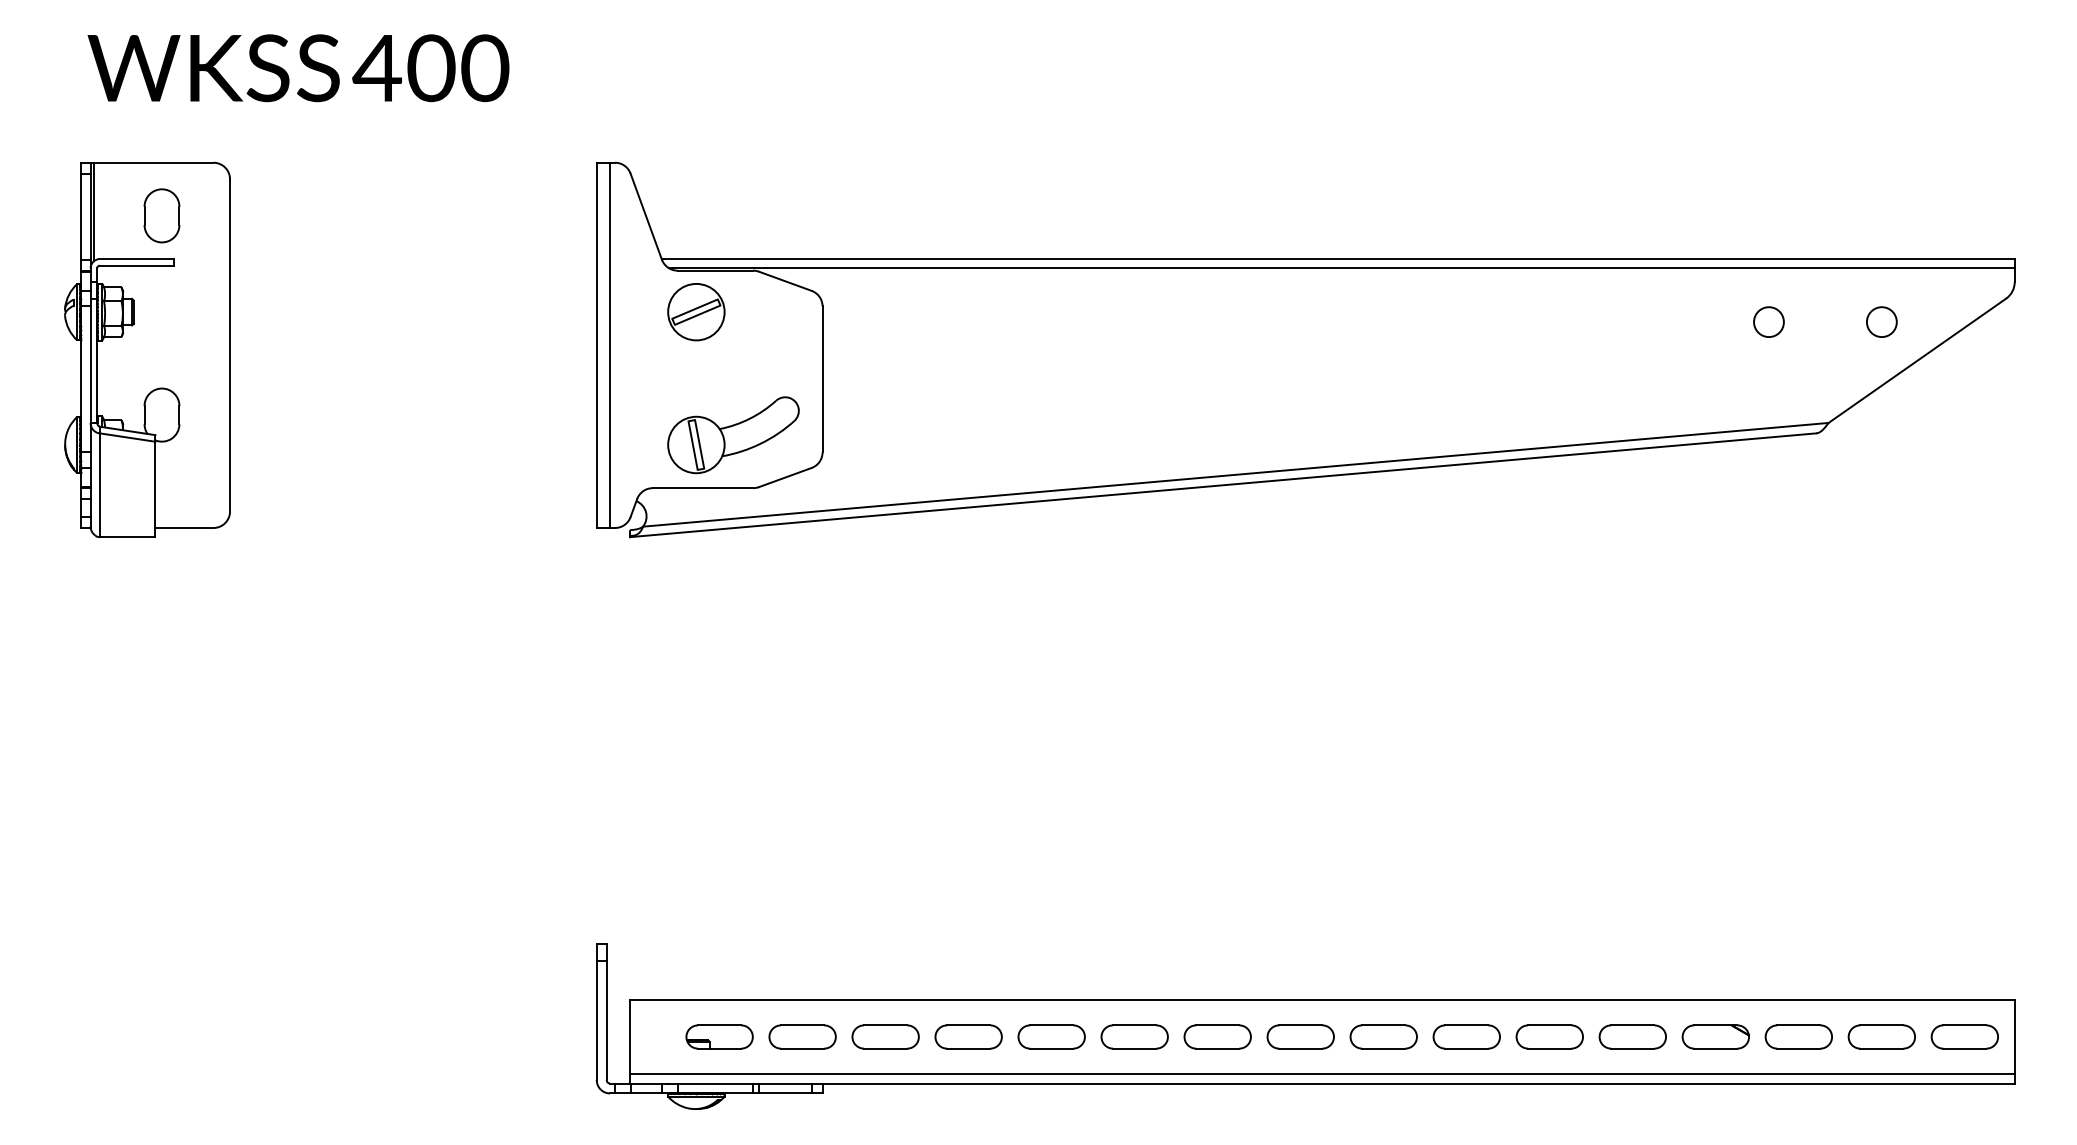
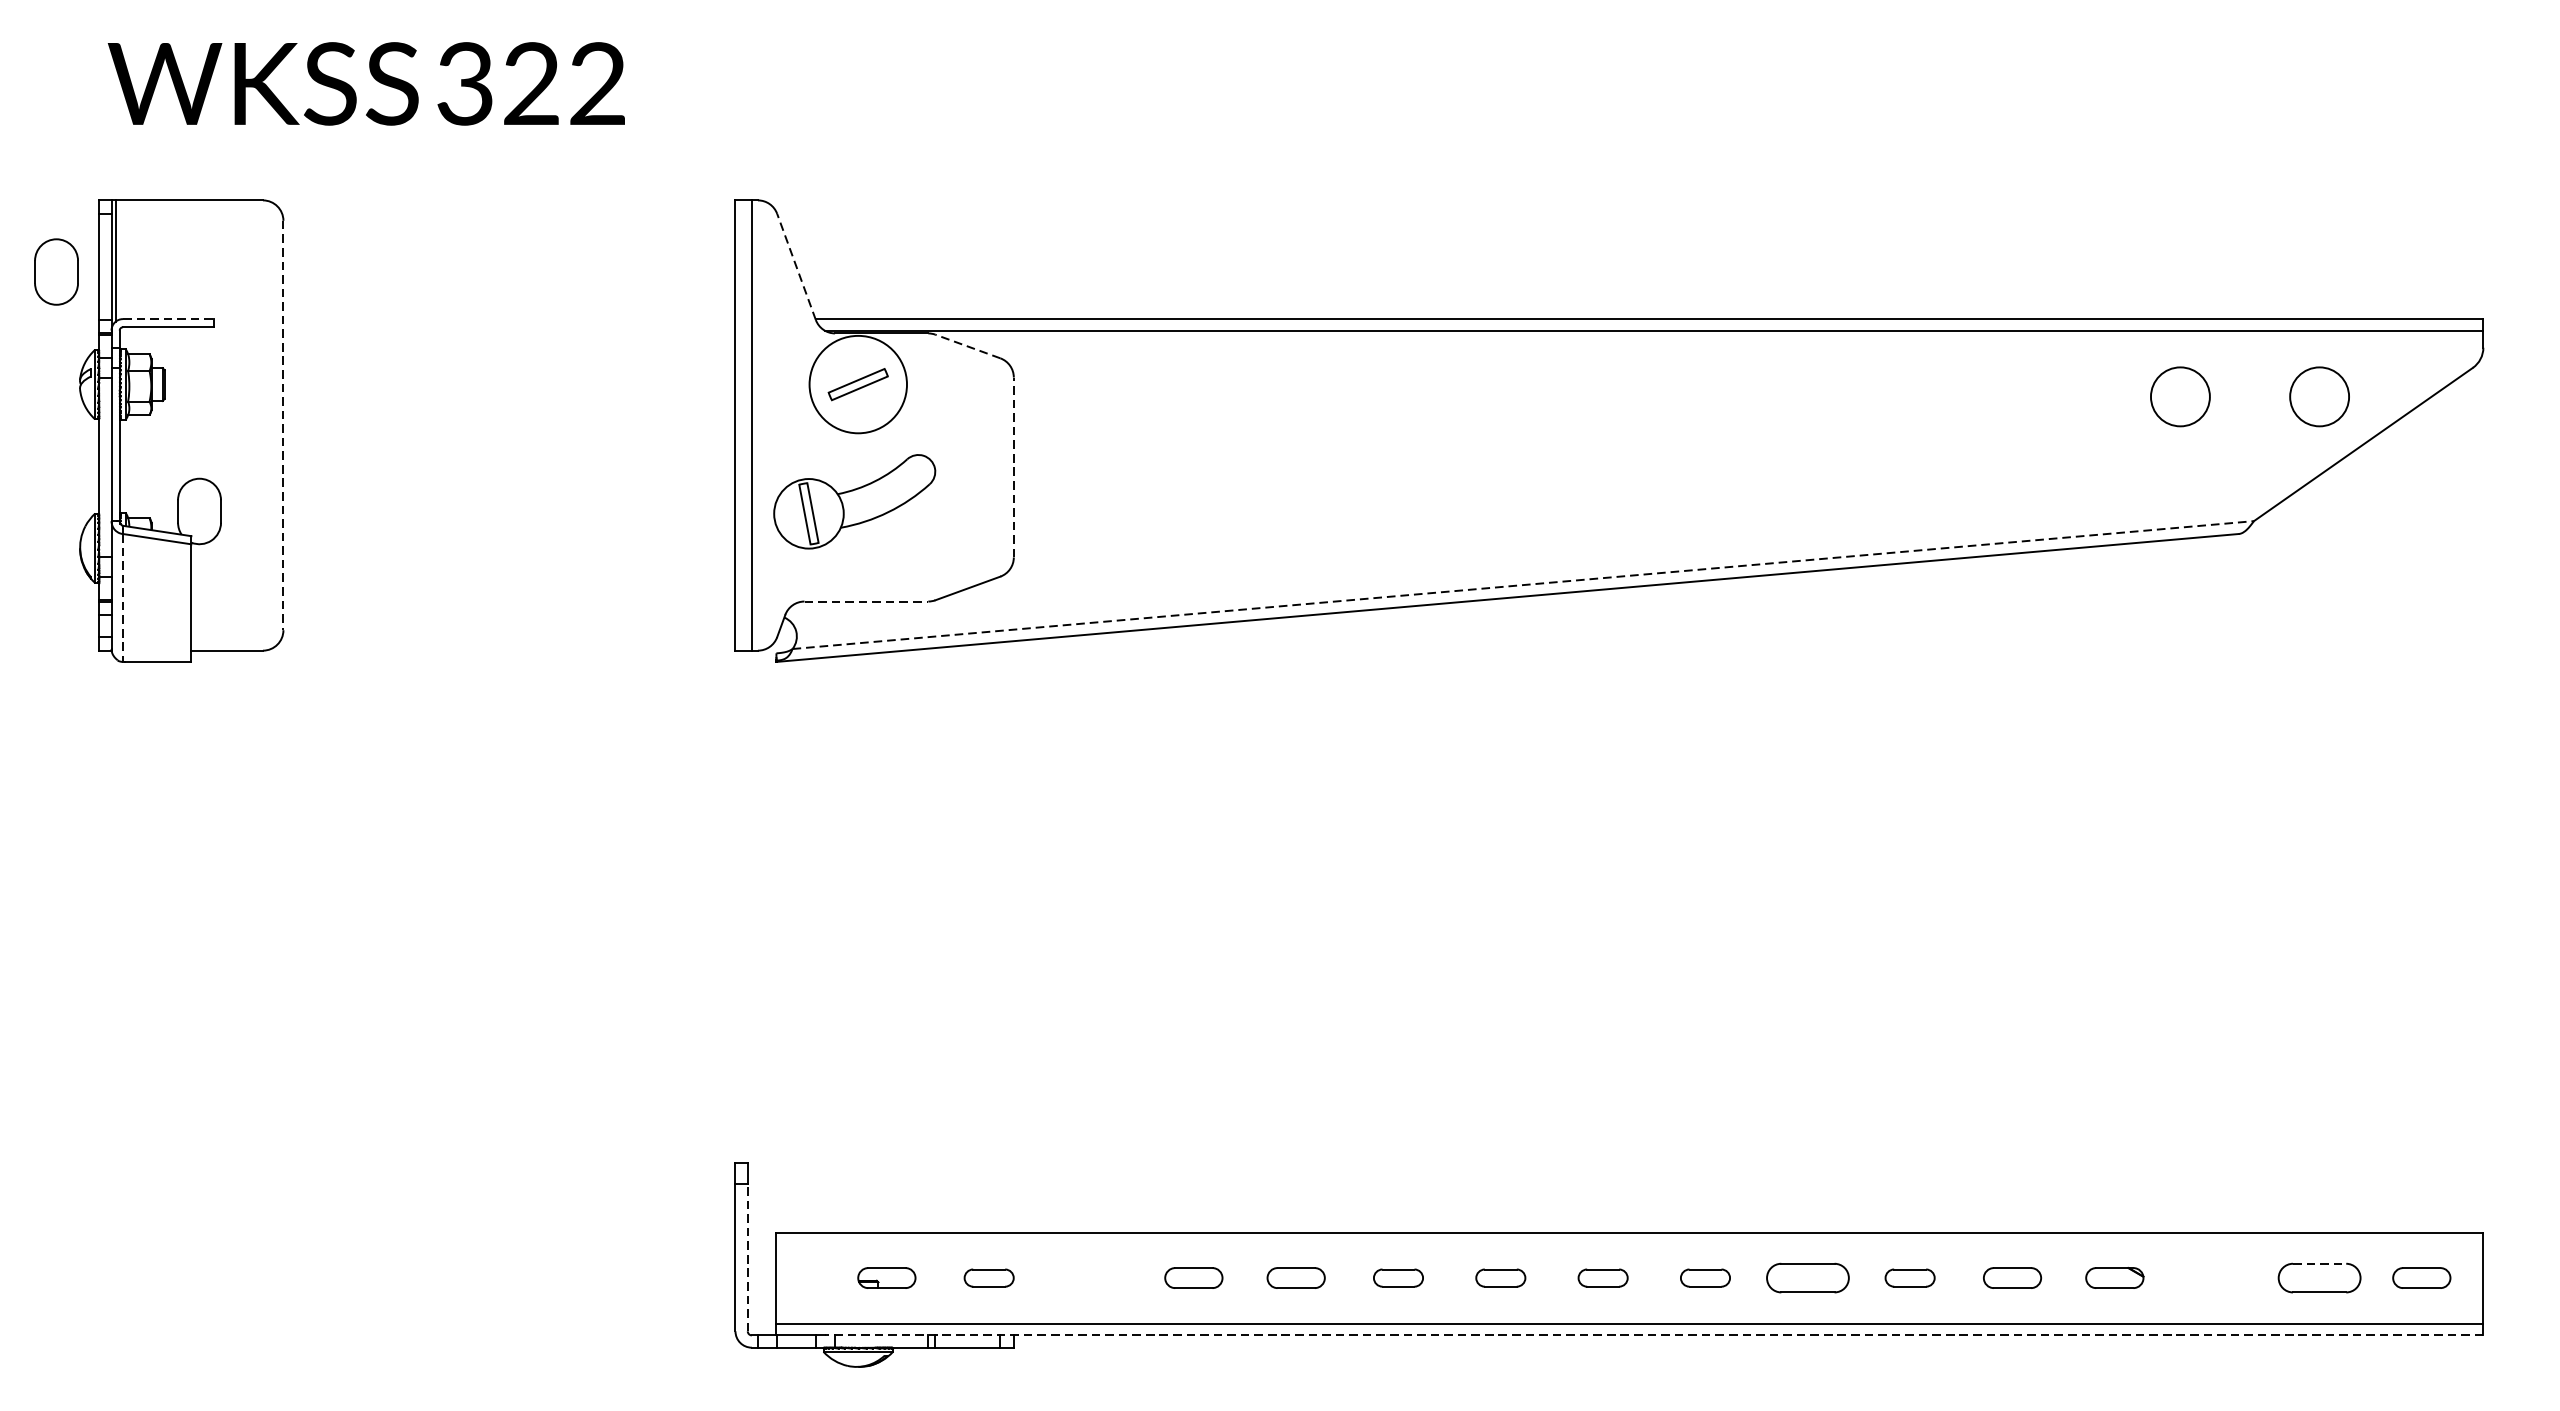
text: (430, 68) -> (530, 84), 400 -> 322
part: (161, 215) -> (55, 271), moved
line: (646, 216) -> (796, 266), solid -> dashed
line: (136, 259) -> (168, 319), solid -> dashed
line: (784, 281) -> (966, 346), solid -> dashed
circle: (696, 311) -> (858, 383), size x1.4
circle: (1768, 322) -> (2179, 397), size x1.6
circle: (1881, 322) -> (2319, 397), size x1.6
line: (230, 345) -> (283, 425), solid -> dashed
line: (822, 379) -> (1013, 467), solid -> dashed
part: (733, 435) -> (854, 502), moved
line: (1236, 474) -> (1524, 584), solid -> dashed
line: (99, 485) -> (122, 598), solid -> dashed
line: (703, 488) -> (867, 601), solid -> dashed
line: (606, 1020) -> (747, 1257), solid -> dashed
line: (1881, 1025) -> (2319, 1263), solid -> dashed
part: (719, 1036) -> (886, 1277), size x0.7
part: (802, 1036) -> (989, 1277), size x0.6
part: (885, 1036) -> (1091, 1277), removed
part: (968, 1036) -> (1193, 1277), size x0.7
part: (1051, 1036) -> (1296, 1277), size x0.7
part: (1134, 1036) -> (1398, 1277), size x0.6
part: (1217, 1036) -> (1500, 1277), size x0.6
part: (1300, 1036) -> (1602, 1277), size x0.6
part: (1383, 1036) -> (1705, 1277), size x0.6
part: (1549, 1036) -> (1909, 1277), size x0.6
part: (1632, 1036) -> (2012, 1277), size x0.7
part: (1715, 1036) -> (2114, 1277), size x0.7
part: (1798, 1036) -> (2216, 1277), removed
part: (1964, 1036) -> (2421, 1277), size x0.7
line: (1341, 1083) -> (1653, 1335), solid -> dashed

